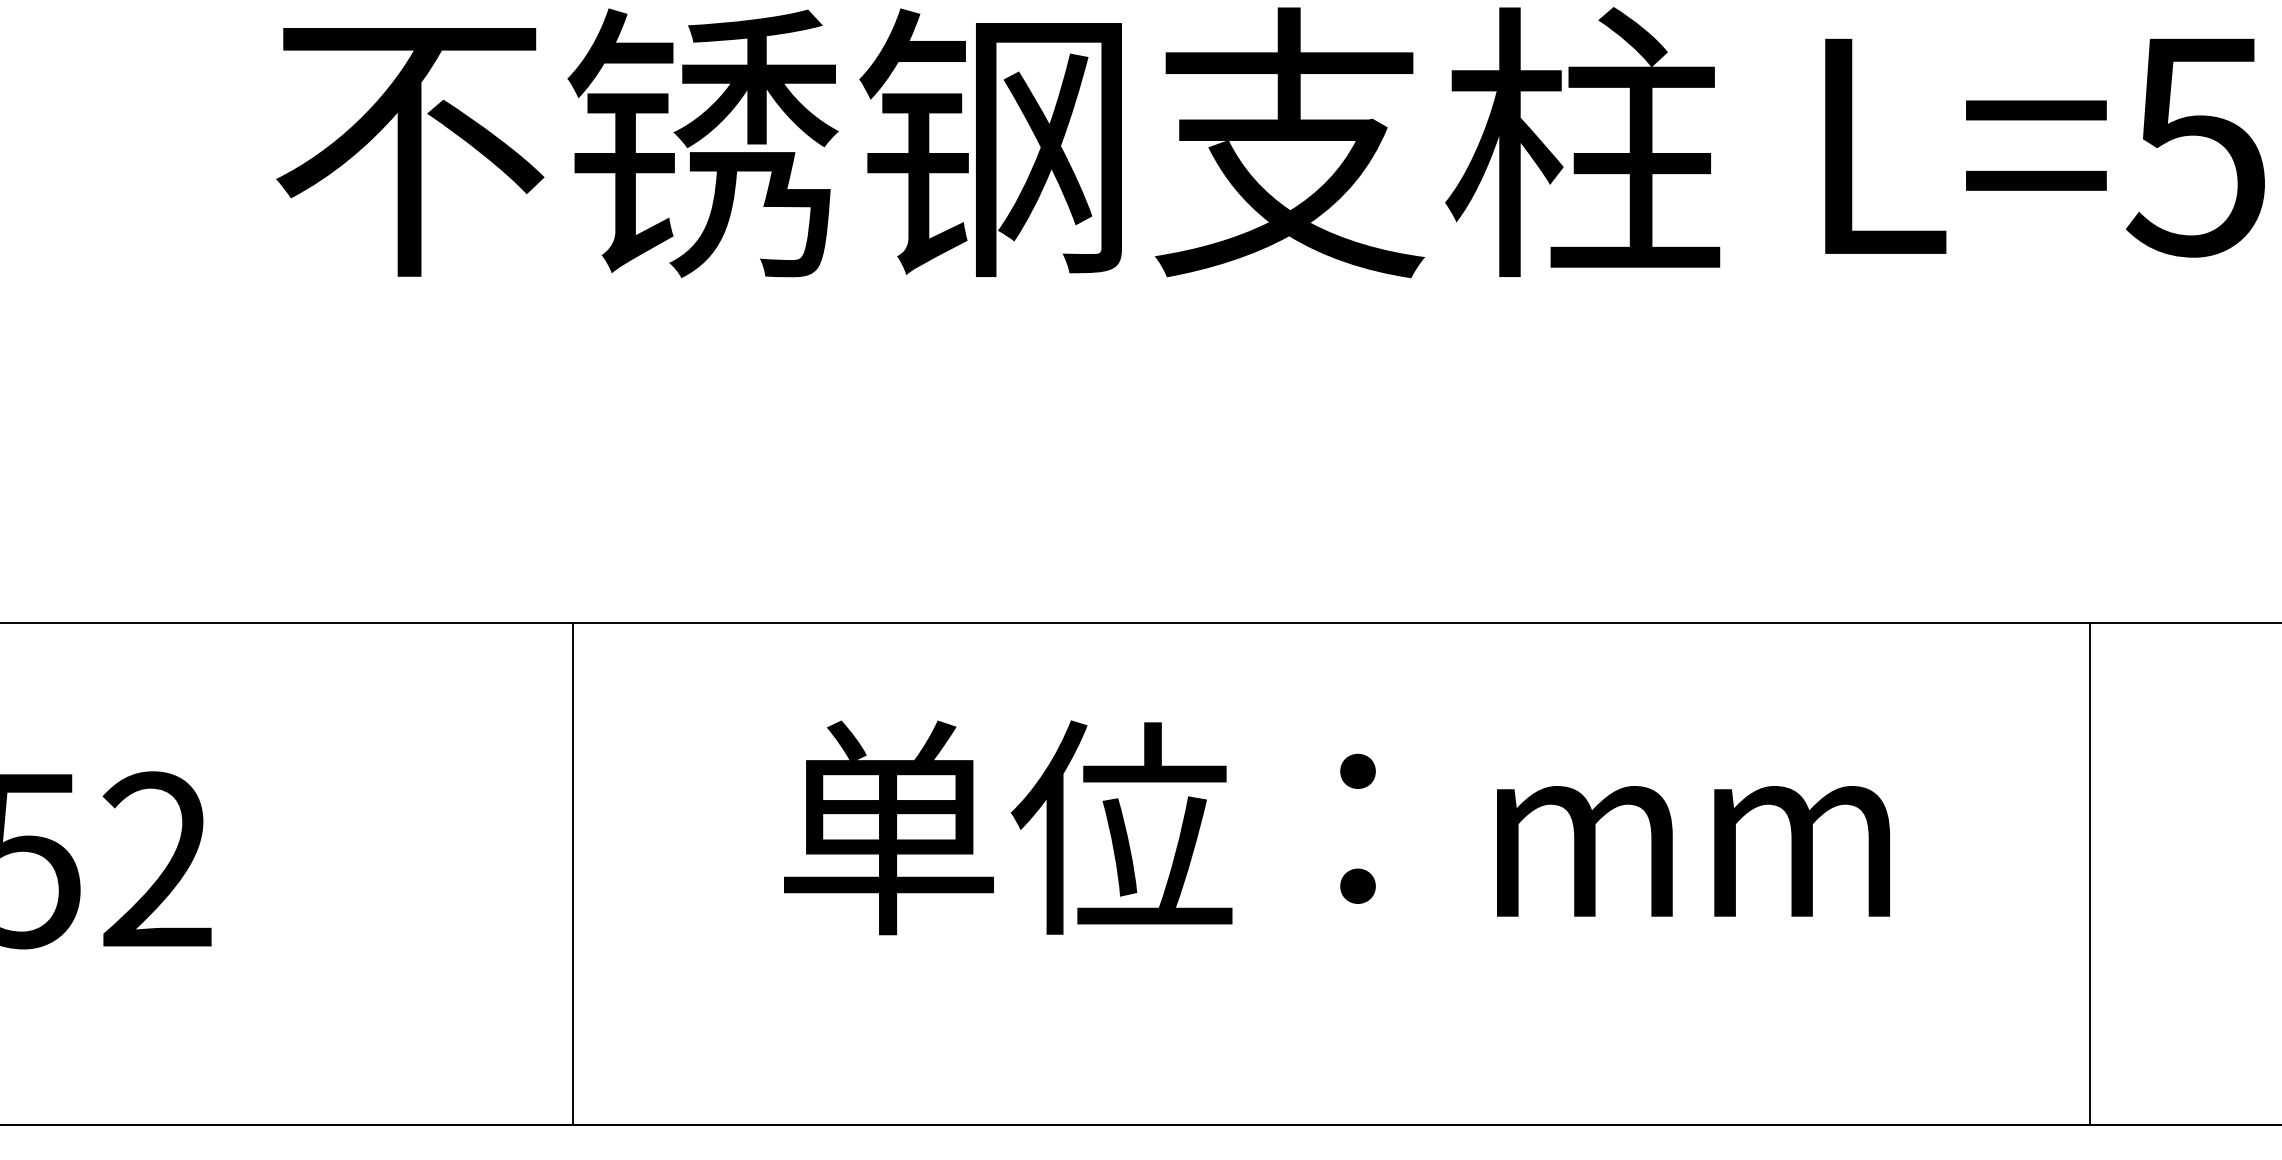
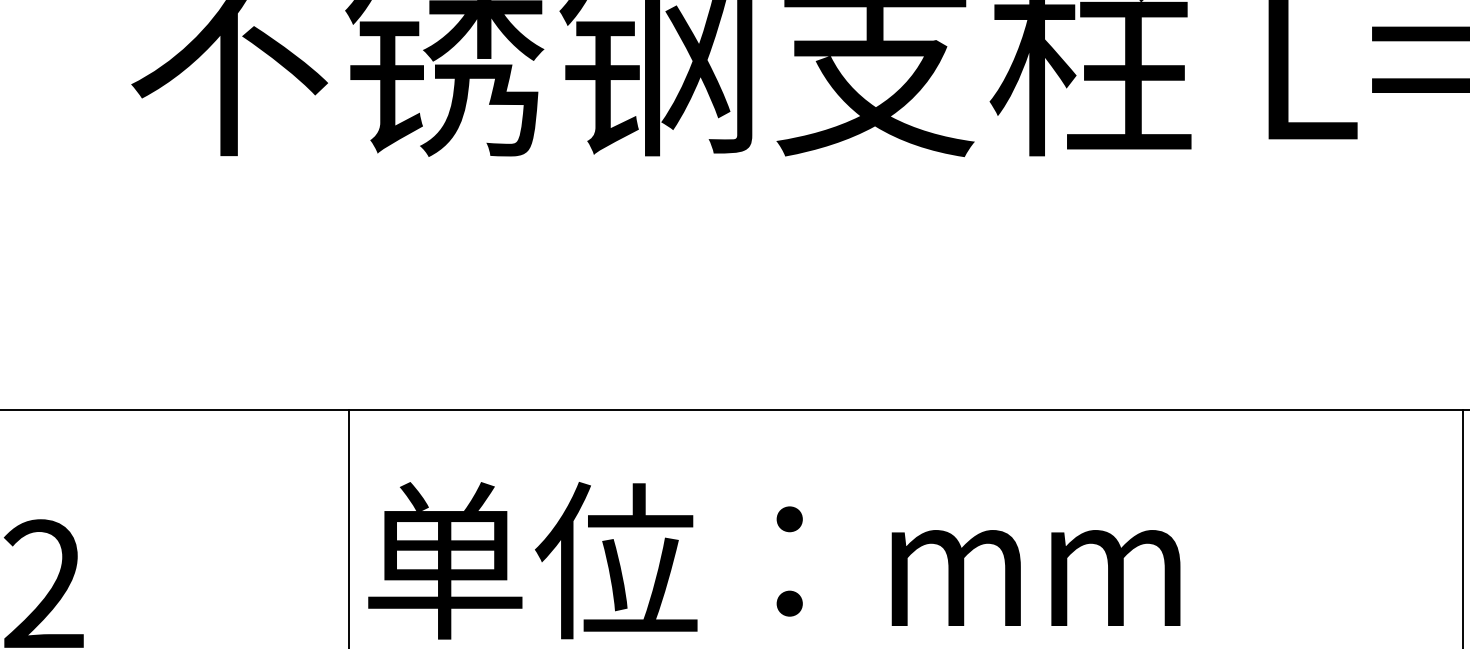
text: (1336, 827) -> (773, 560), moved

